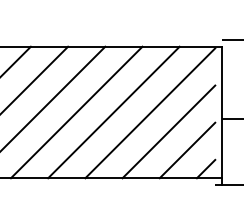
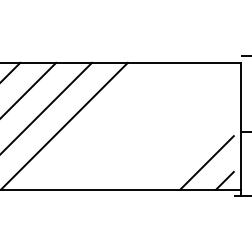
line: (75, 111) -> (99, 125), removed
line: (113, 111) -> (135, 125), removed
line: (149, 112) -> (170, 126), removed
line: (168, 131) -> (188, 144), removed

